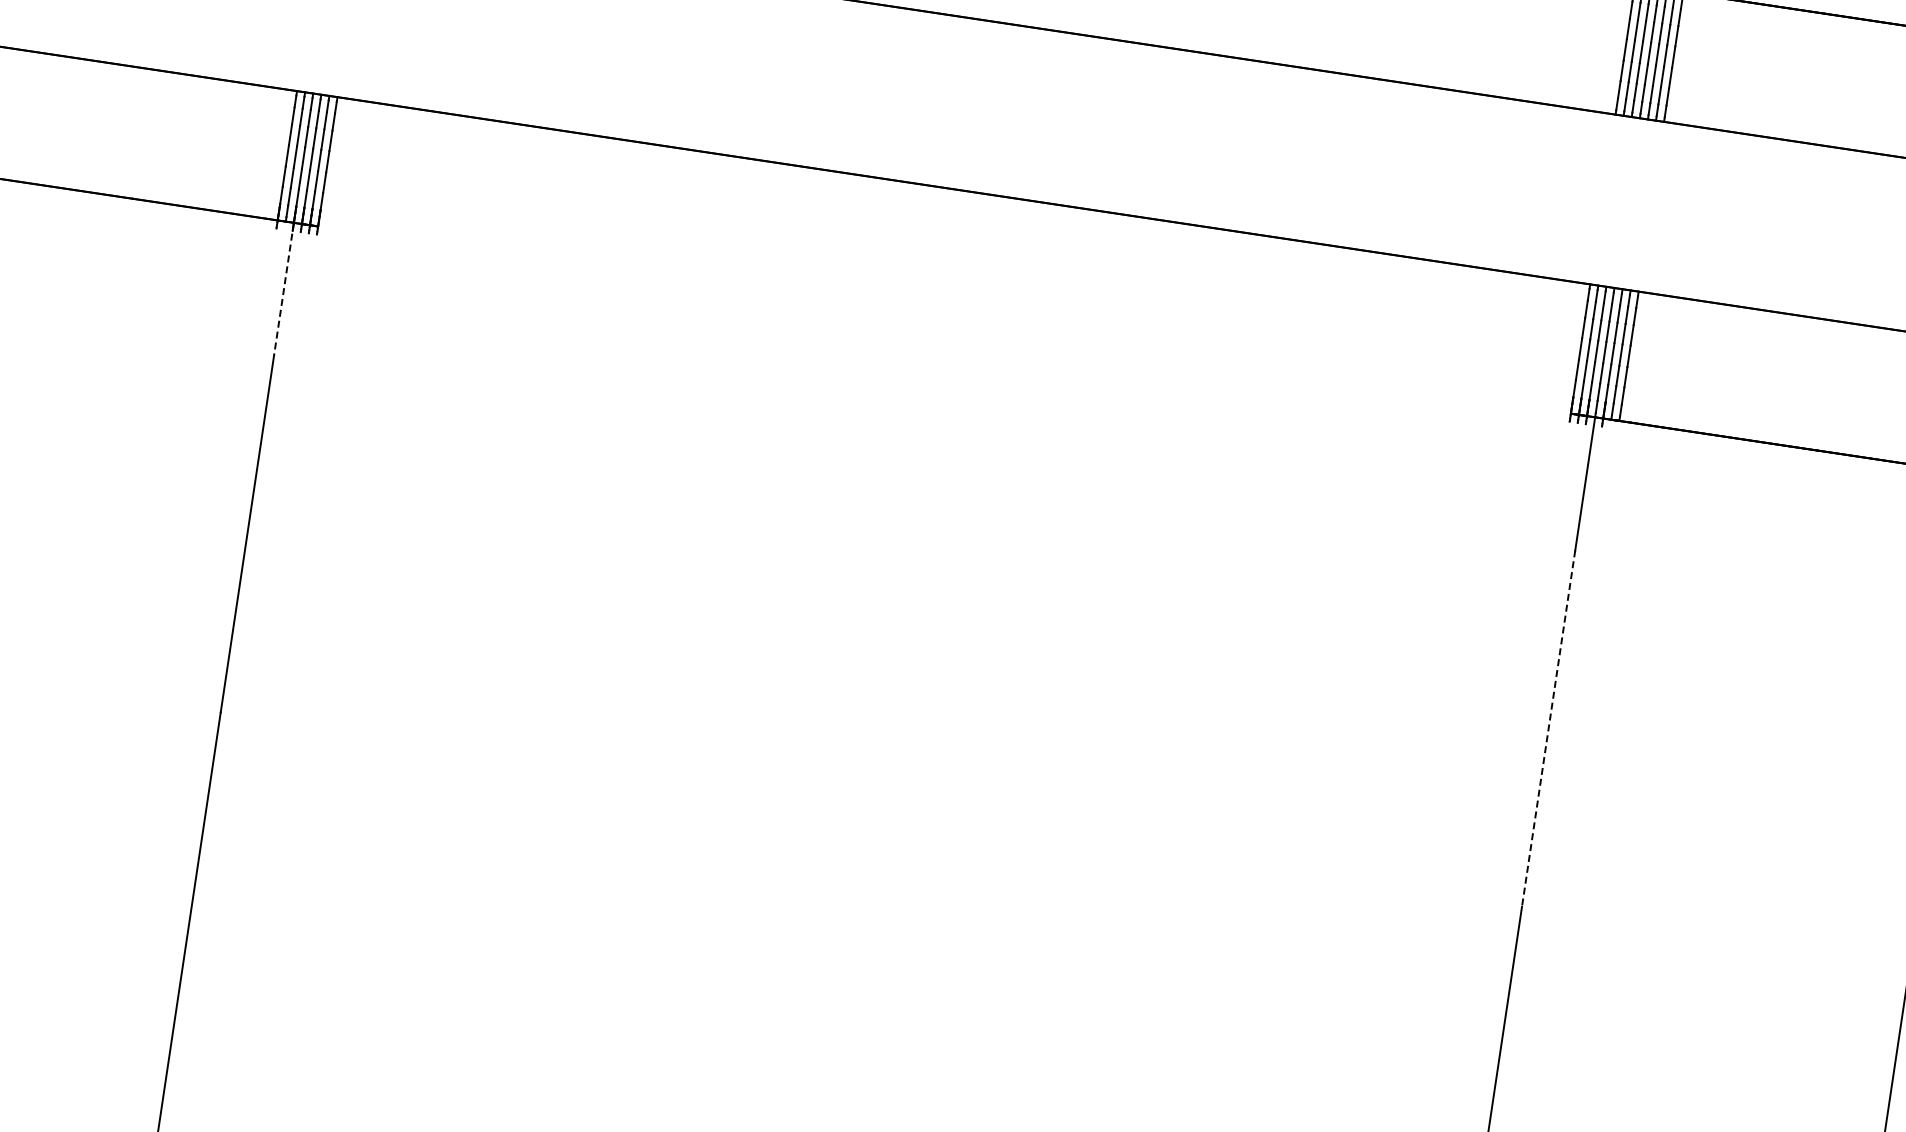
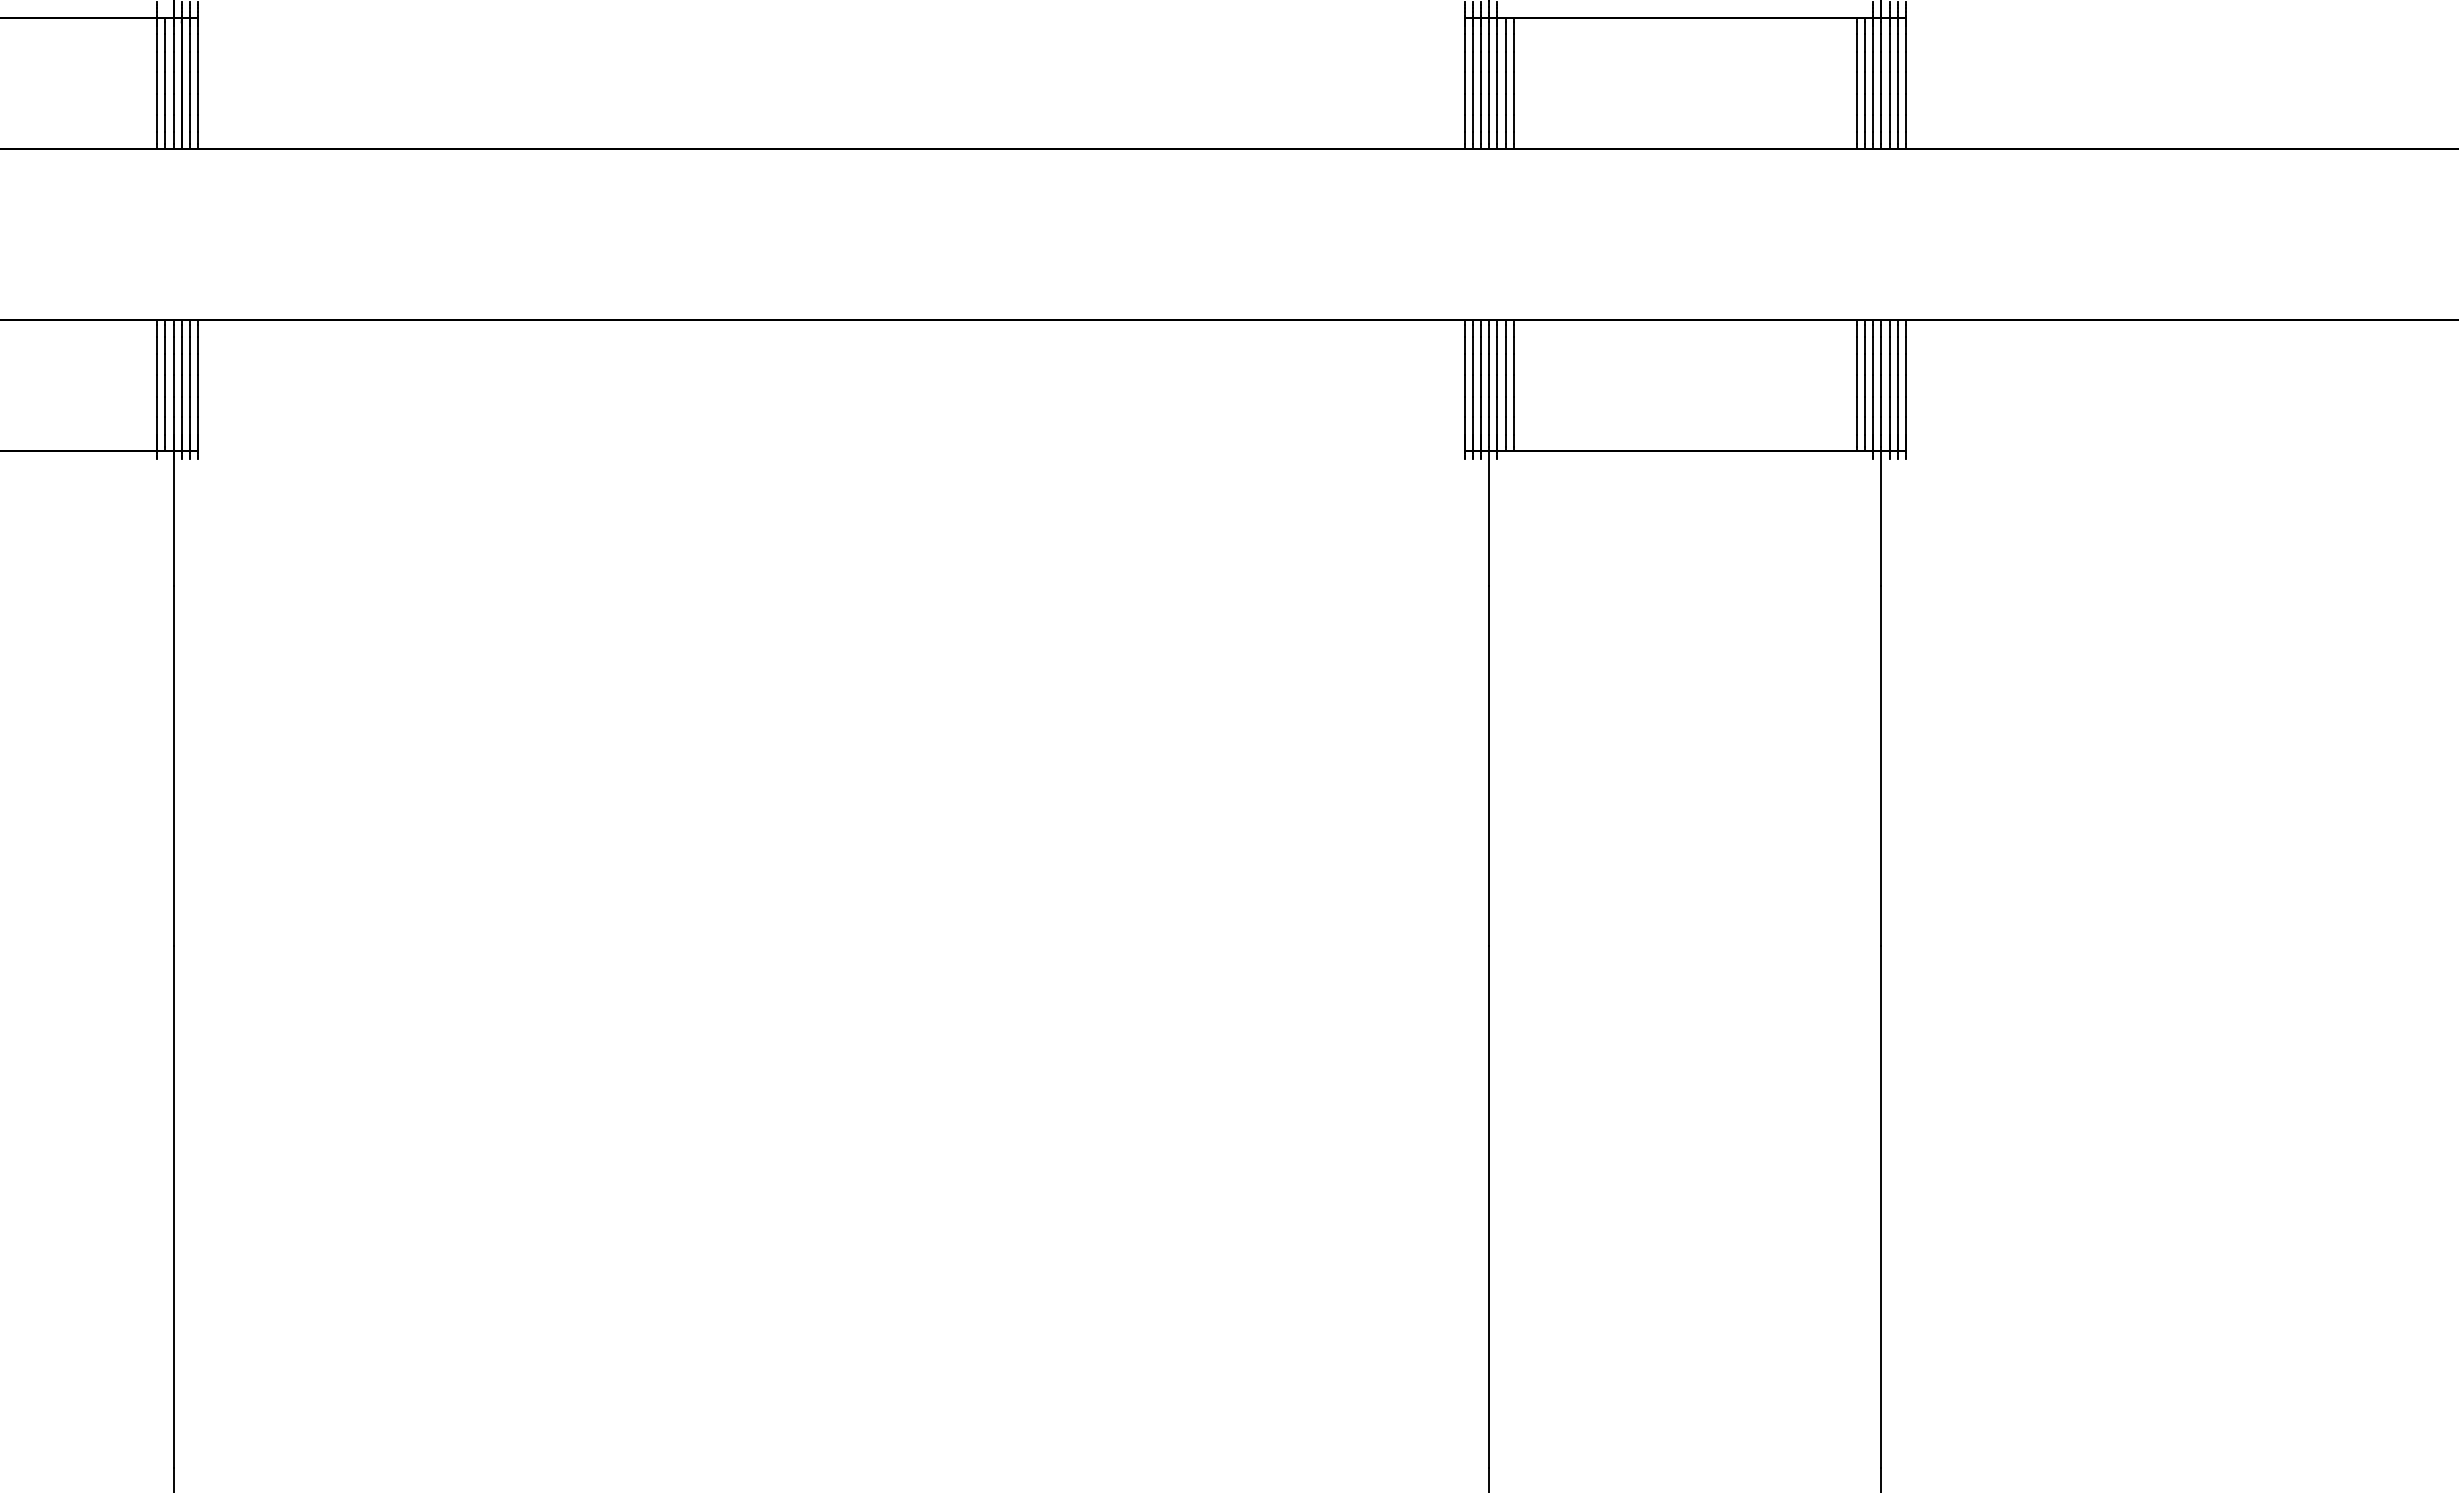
line: (283, 289) -> (173, 518), dashed -> solid
line: (1548, 729) -> (1489, 766), dashed -> solid

